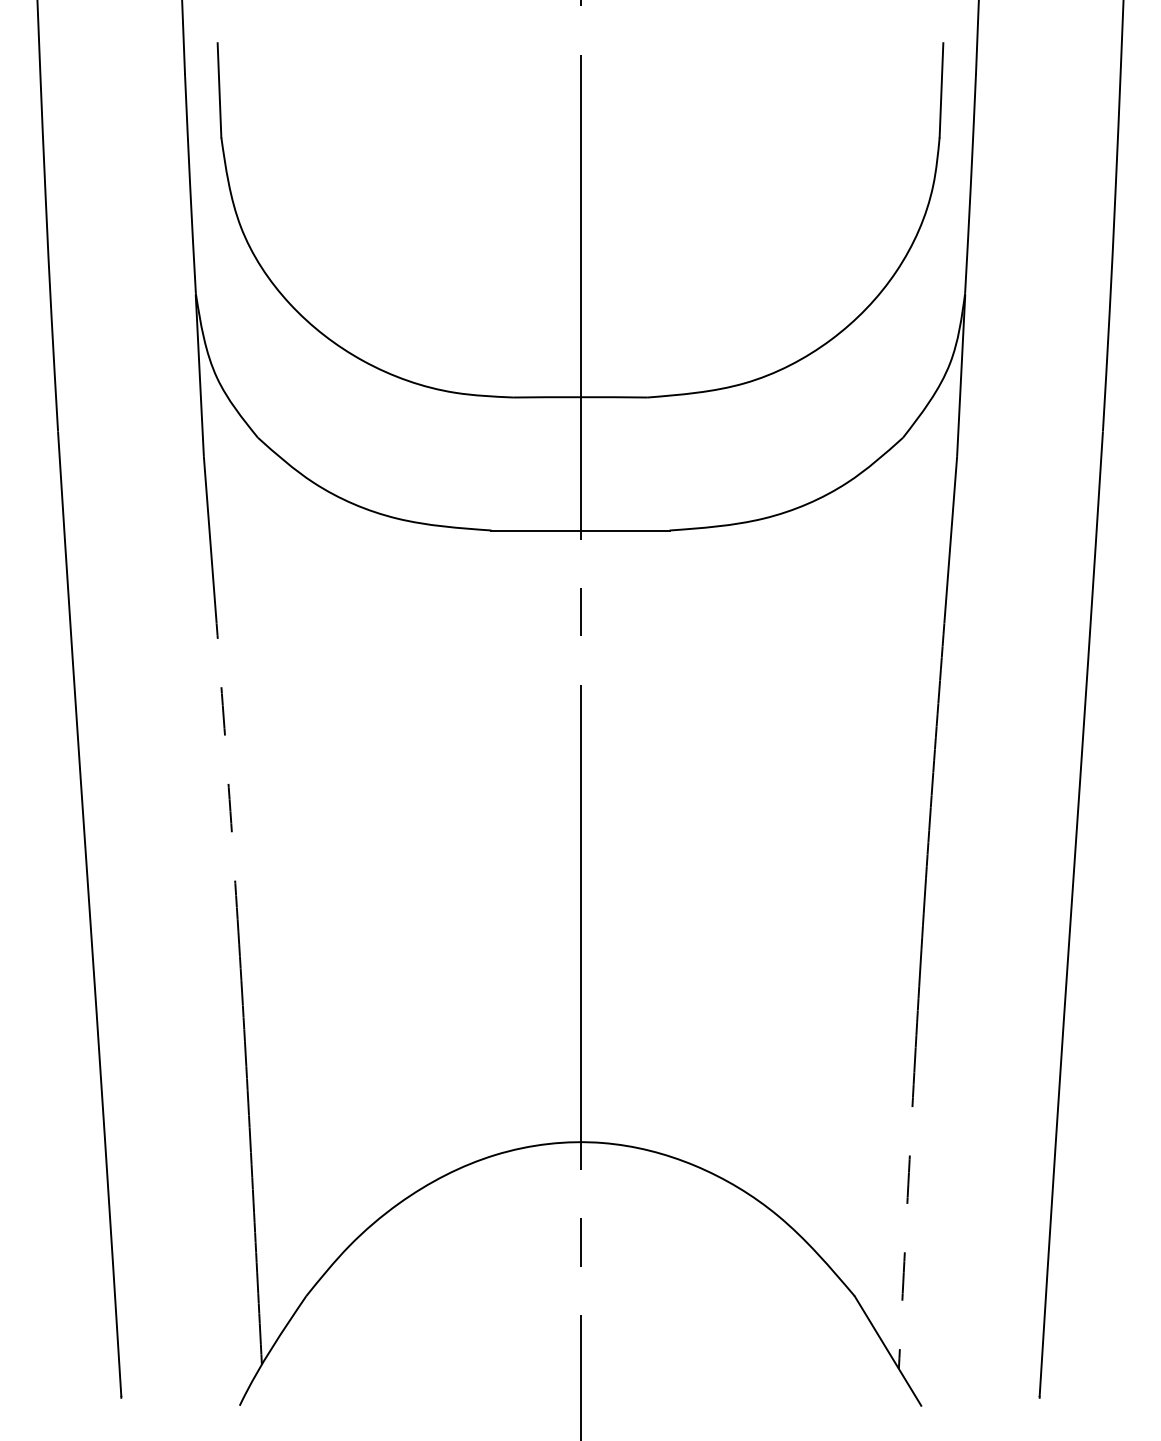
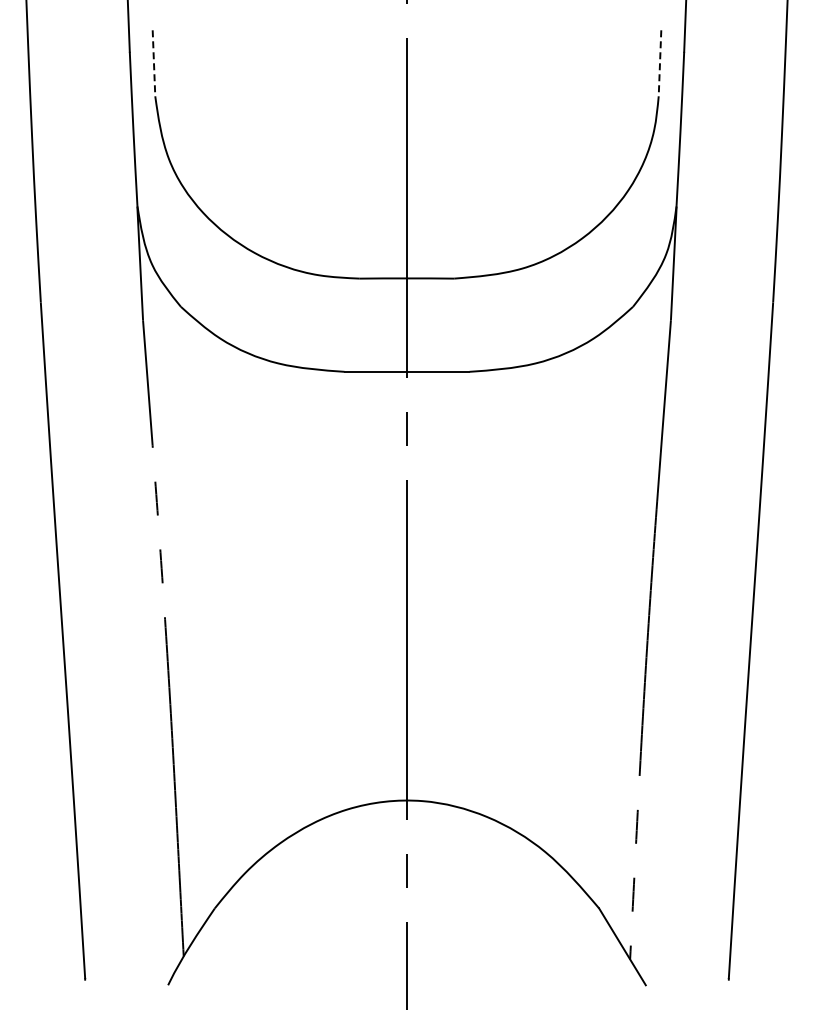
line: (220, 90) -> (154, 63), solid -> dashed
line: (940, 90) -> (659, 63), solid -> dashed

